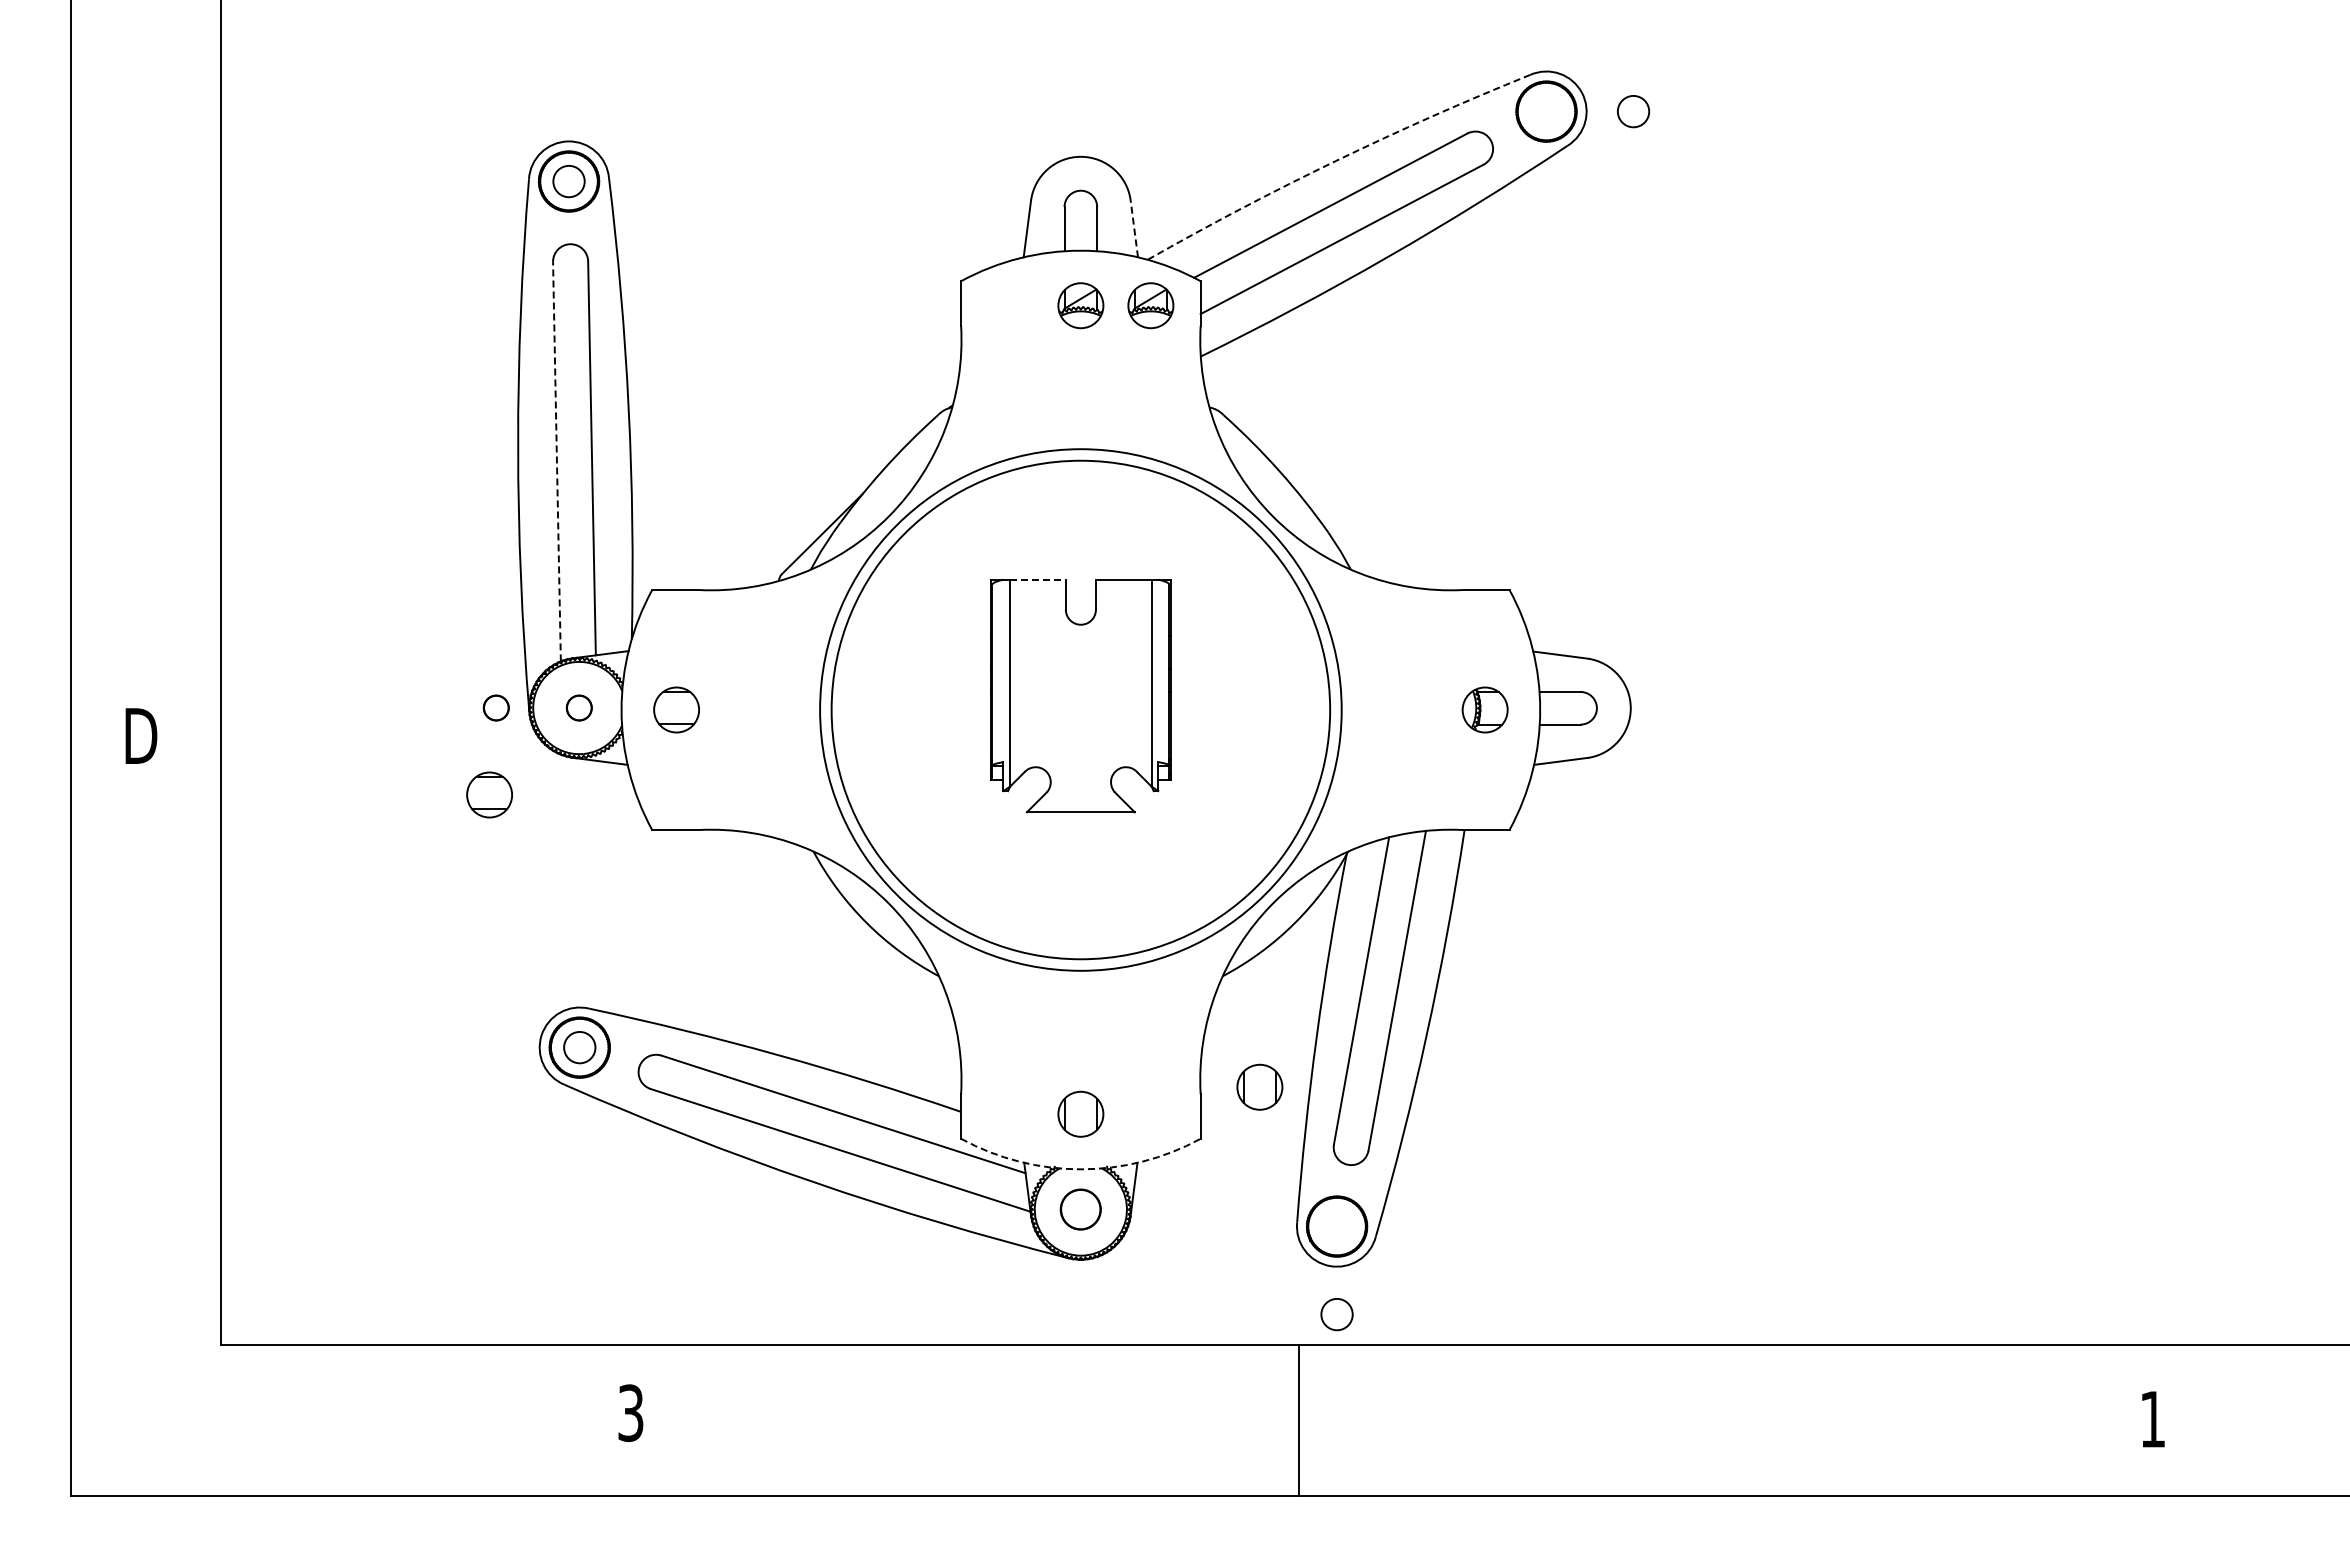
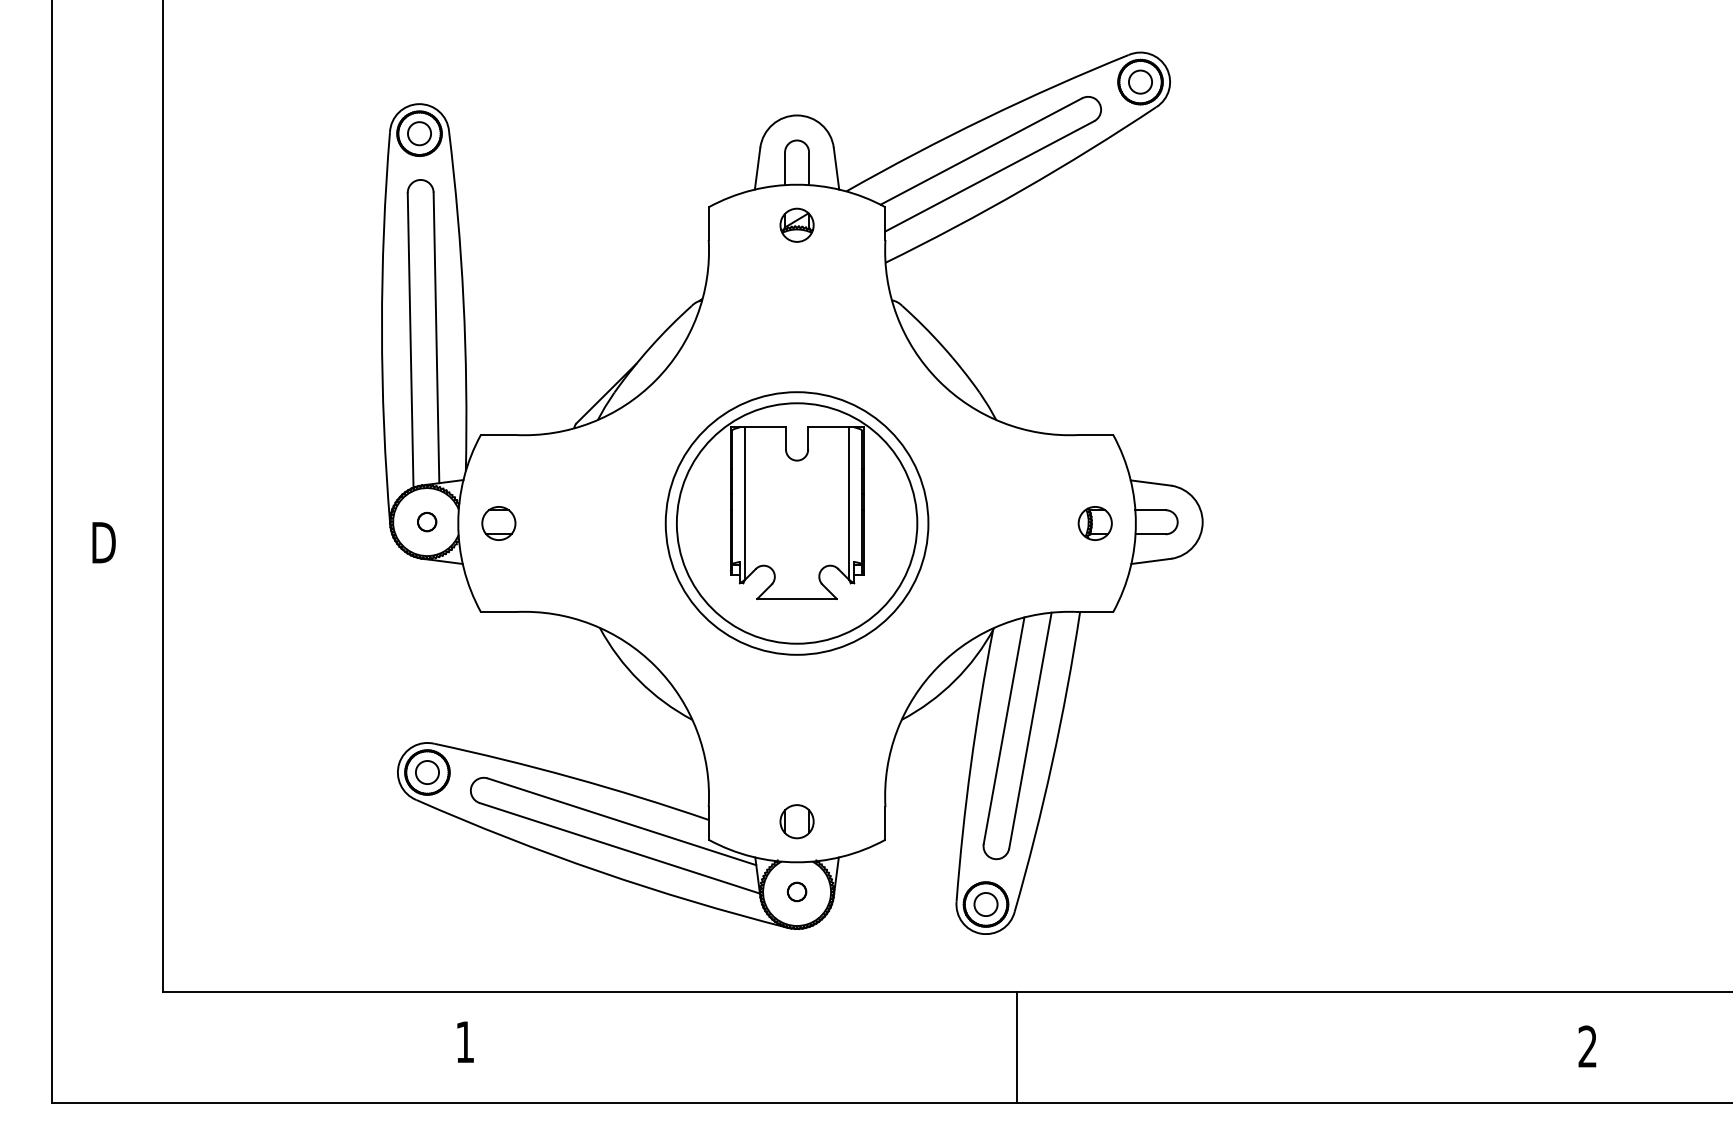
circle: (1633, 111) -> (1140, 82), moved
arc: (1335, 161) -> (984, 118), dashed -> solid
line: (1134, 228) -> (836, 168), dashed -> solid
part: (1150, 305) -> (848, 225), removed
line: (556, 461) -> (410, 340), dashed -> solid
line: (1037, 579) -> (765, 427), dashed -> solid
circle: (495, 707) -> (365, 521), removed
circle: (1080, 709) -> (796, 523), size x0.71
circle: (1080, 710) -> (796, 523), size x0.62
part: (489, 794) -> (360, 585), removed
part: (1259, 1086) -> (928, 801), removed
arc: (1080, 1169) -> (796, 862), dashed -> solid
circle: (1080, 1209) -> (796, 891), size x0.62
circle: (1336, 1314) -> (985, 904), moved
text: (630, 1413) -> (464, 1042), 3 -> 1
text: (2152, 1418) -> (1587, 1046), 1 -> 2
line: (1299, 1420) -> (1017, 1047), moved

